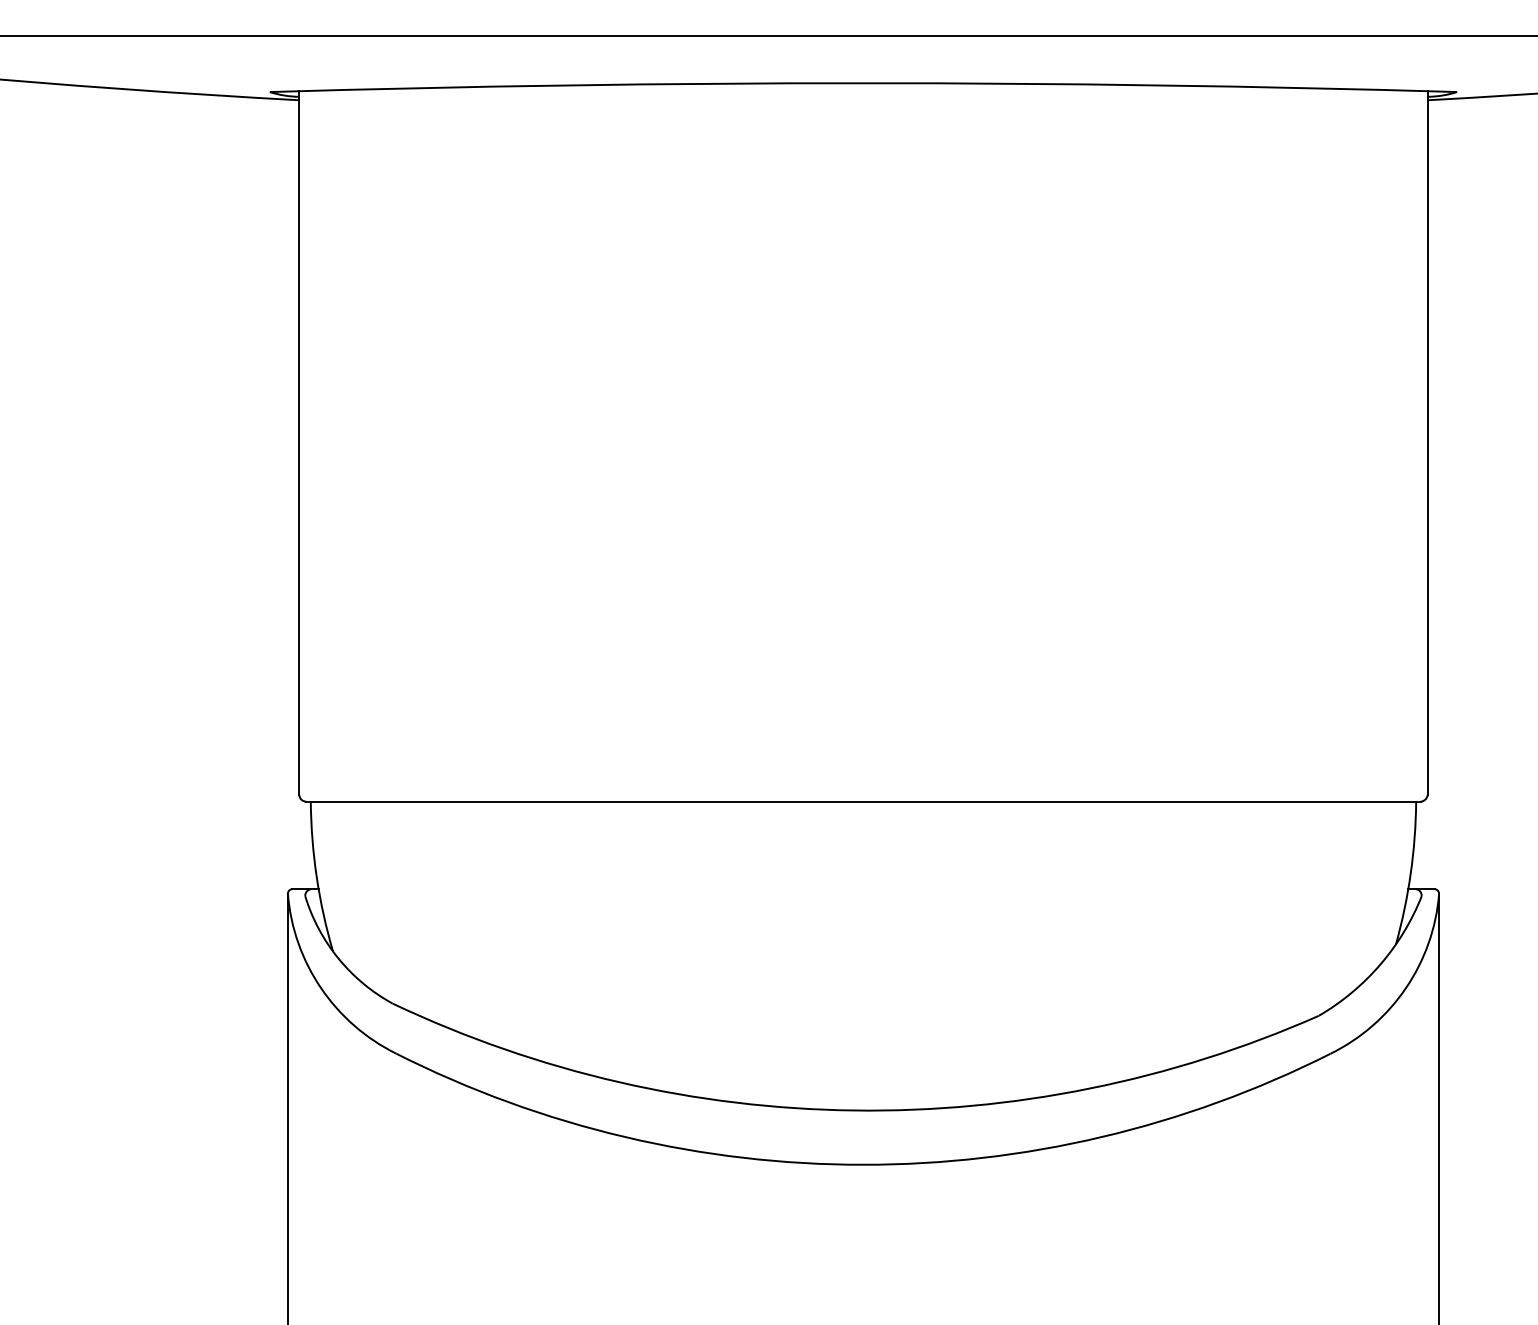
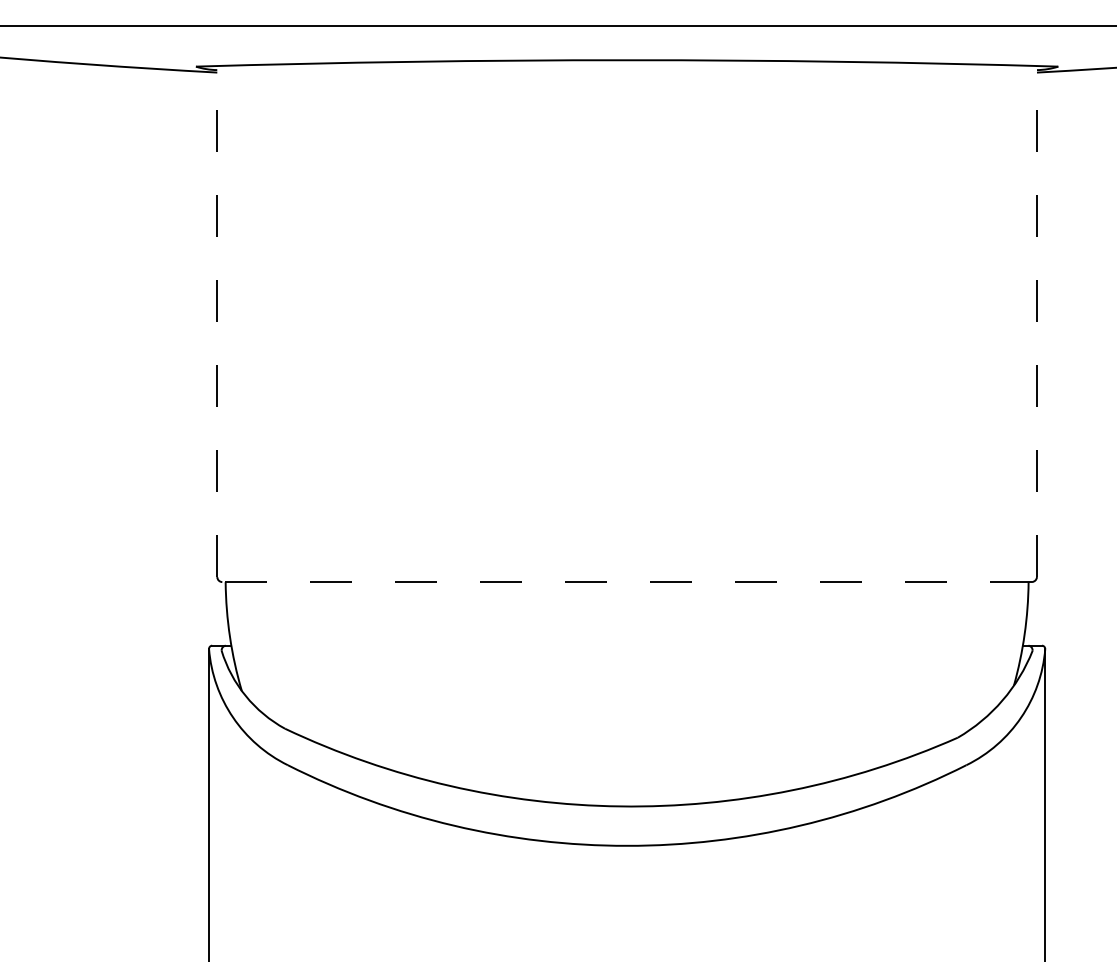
line: (299, 442) -> (217, 321), solid -> dashed
line: (1427, 442) -> (1036, 321), solid -> dashed
line: (863, 801) -> (627, 581), solid -> dashed

